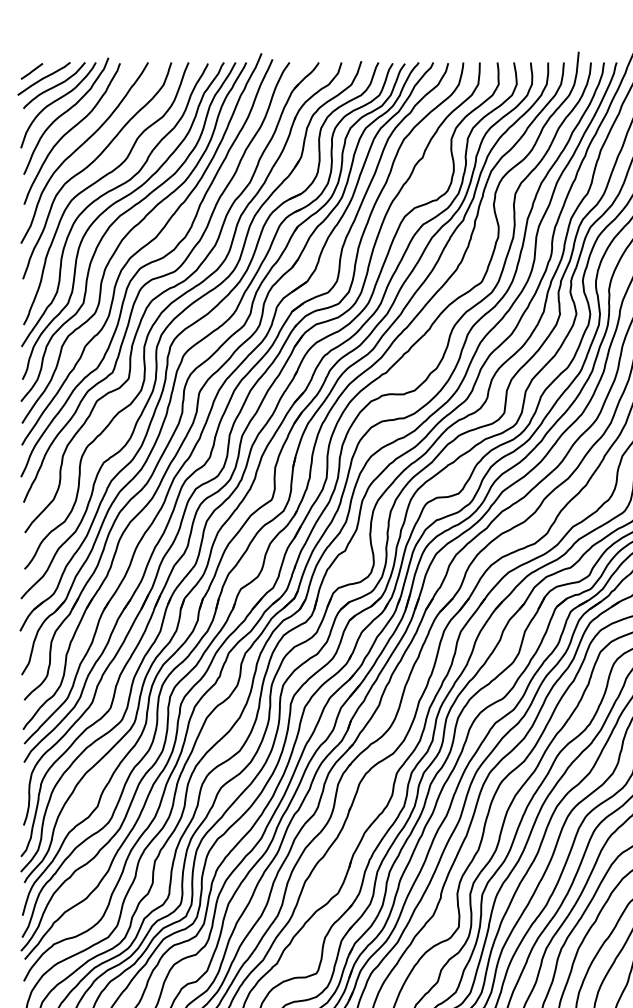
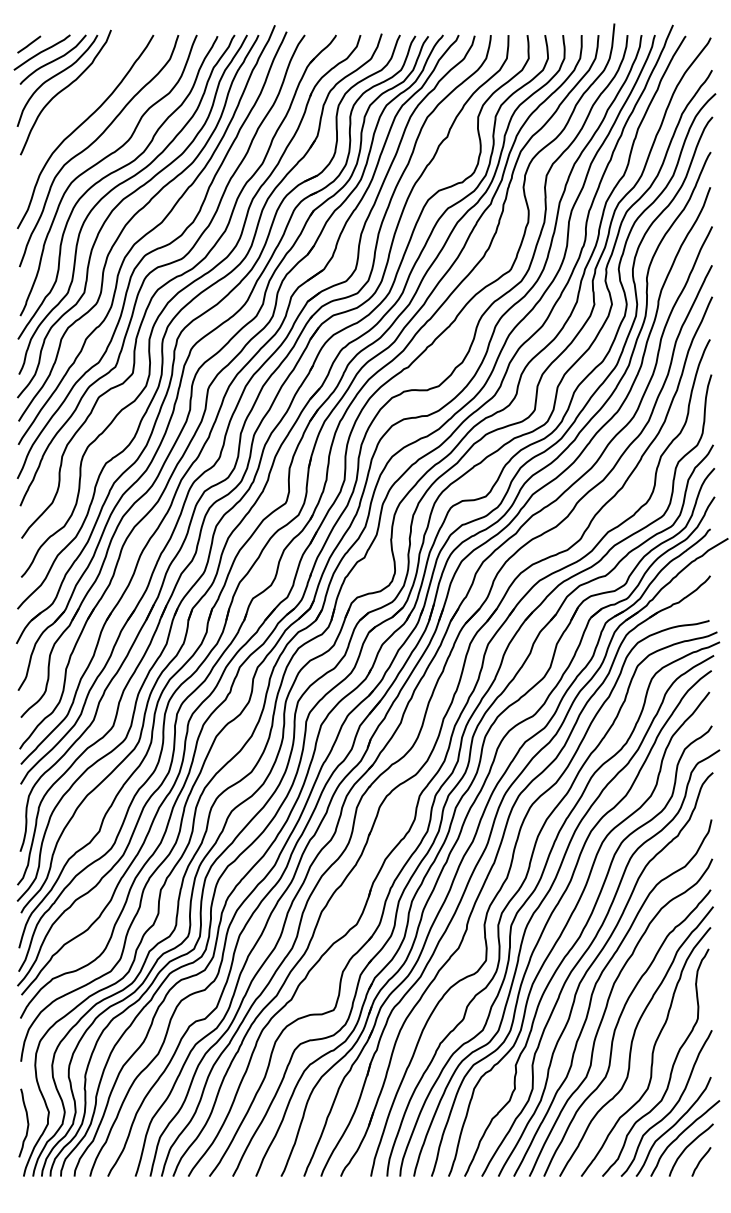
curve: (70, 131) -> (70, 108), removed

